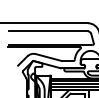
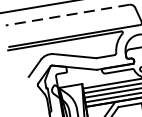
line: (48, 31) -> (67, 15), solid -> dashed

